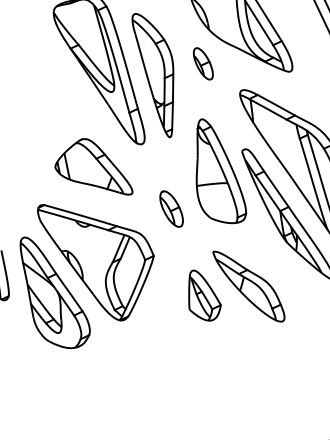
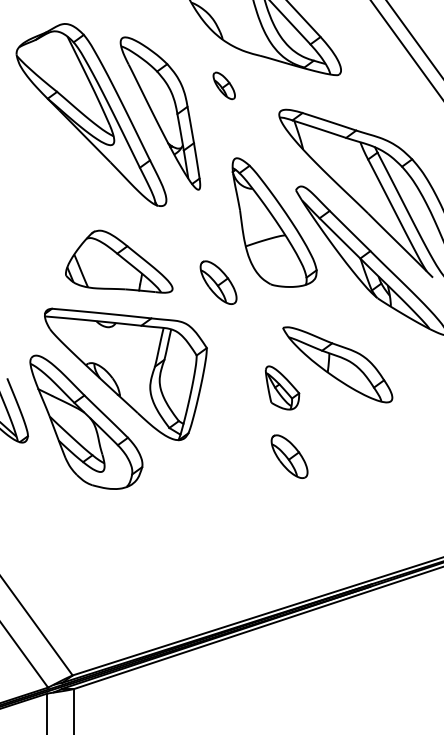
part: (203, 63) -> (224, 85), size x0.7
part: (96, 164) -> (119, 261), moved
part: (204, 295) -> (282, 387), size x0.7
part: (199, 347) -> (289, 456), added

